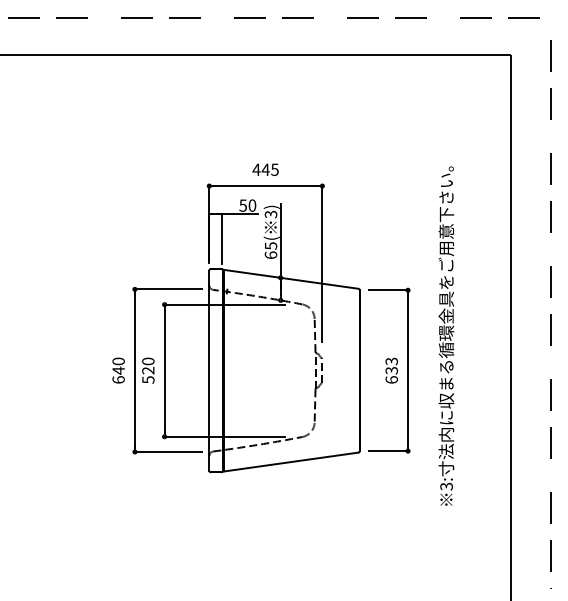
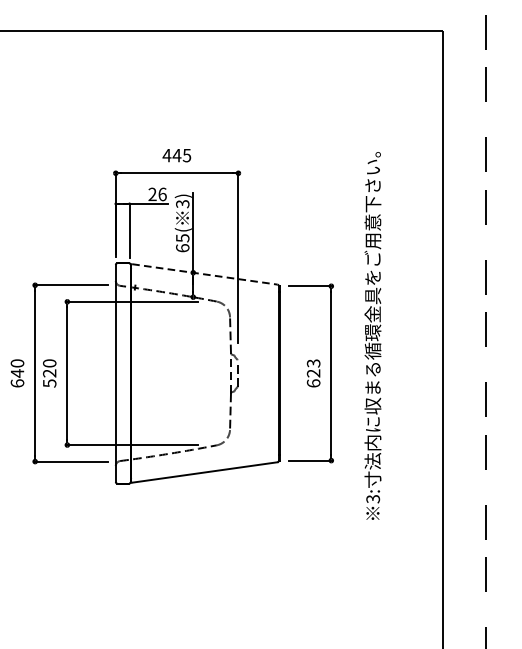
text: (247, 205) -> (157, 194), 50 -> 26
line: (291, 279) -> (204, 274), solid -> dashed
text: (391, 370) -> (313, 373), 633 -> 623

